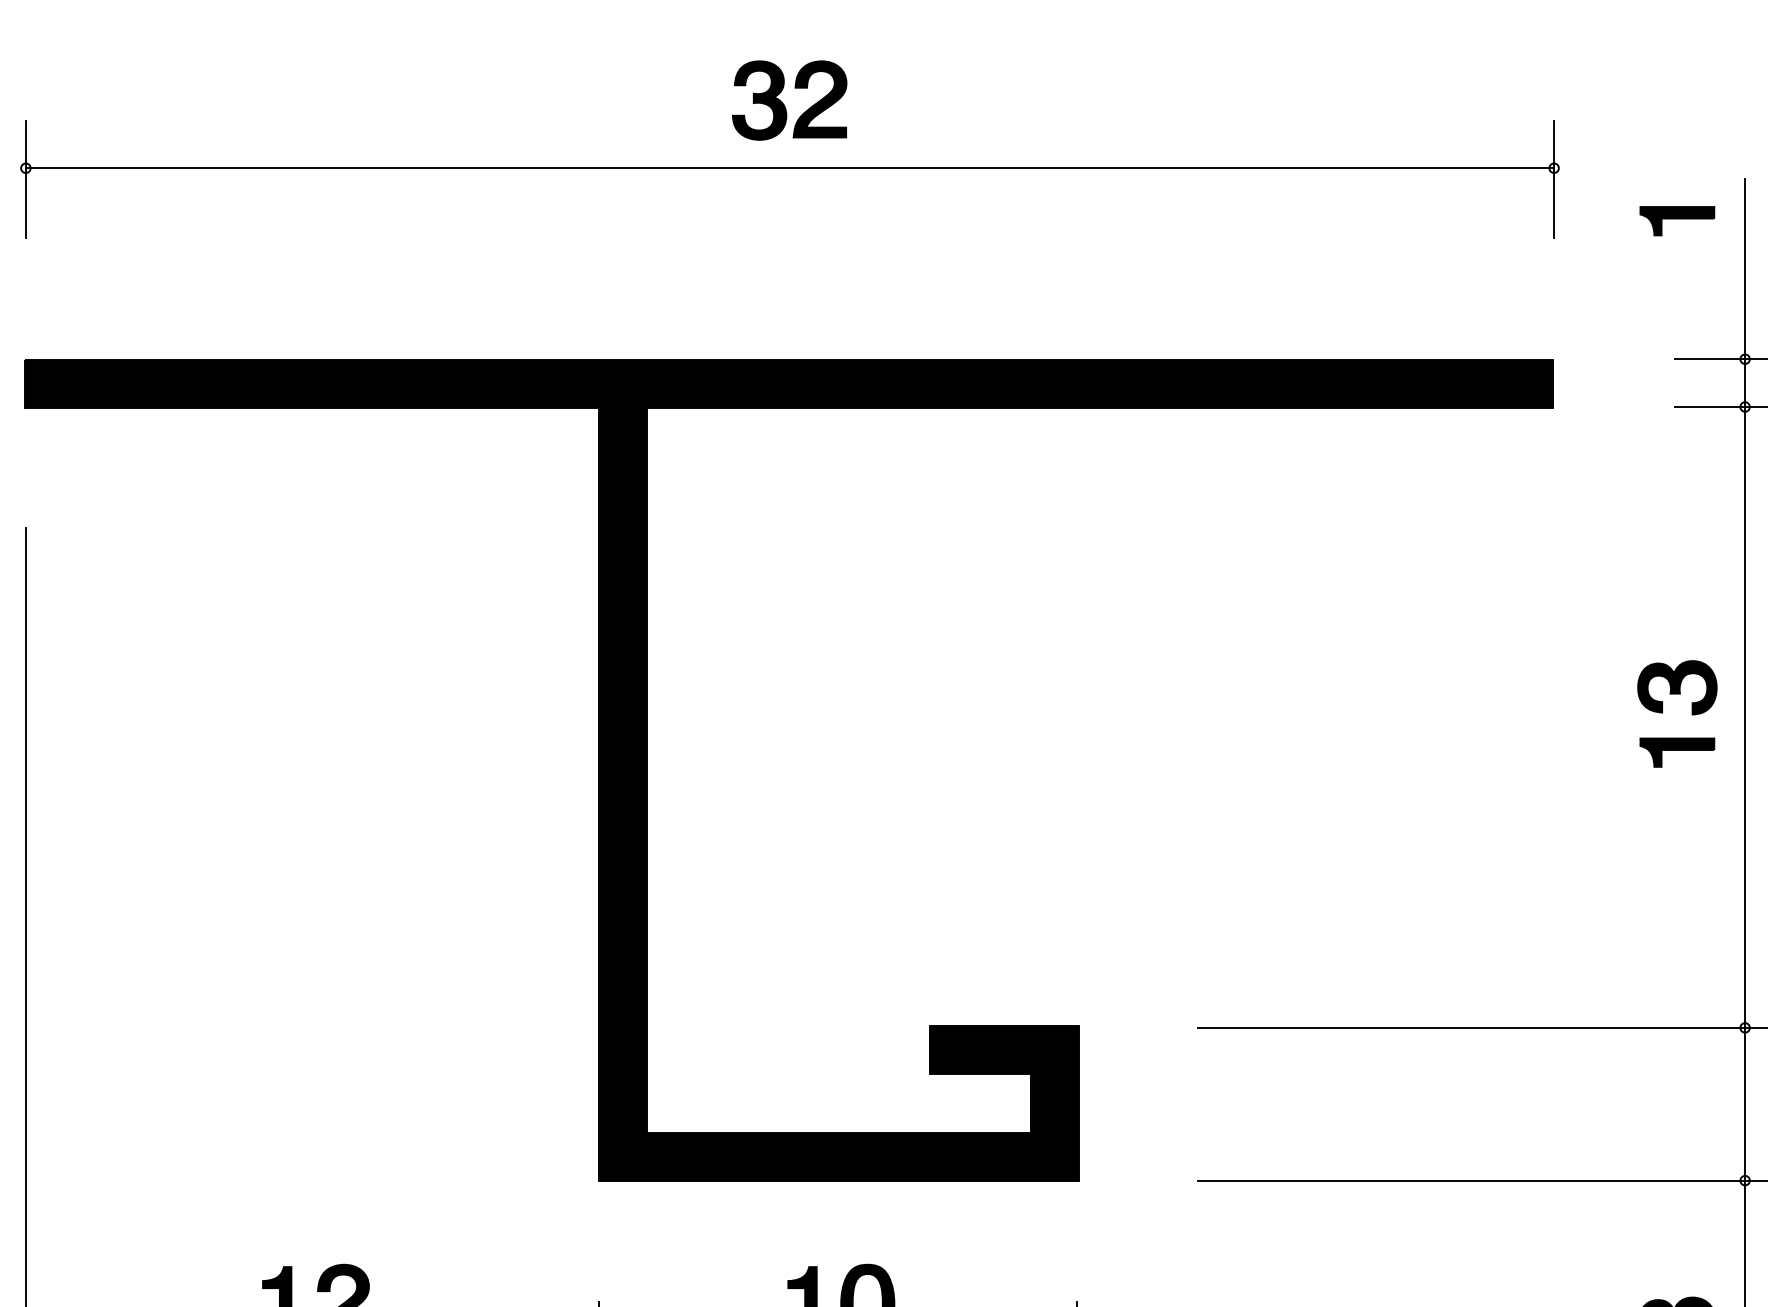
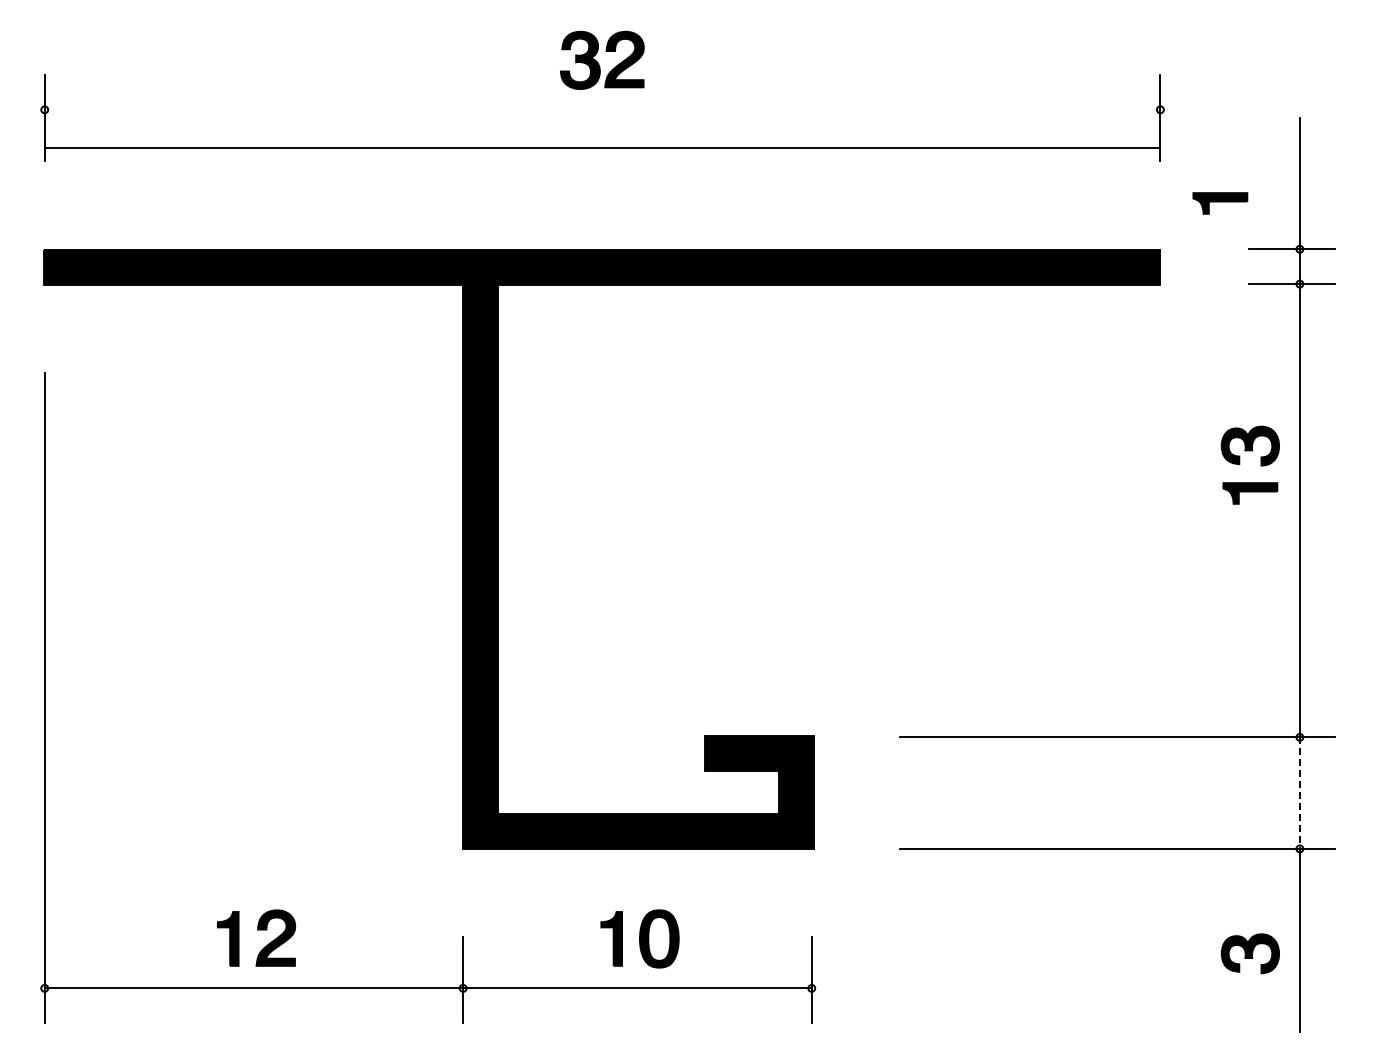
line: (789, 167) -> (602, 147), moved
part: (1677, 221) -> (1220, 203), moved
part: (1663, 712) -> (1240, 464), moved
line: (1744, 1104) -> (1299, 793), solid -> dashed

